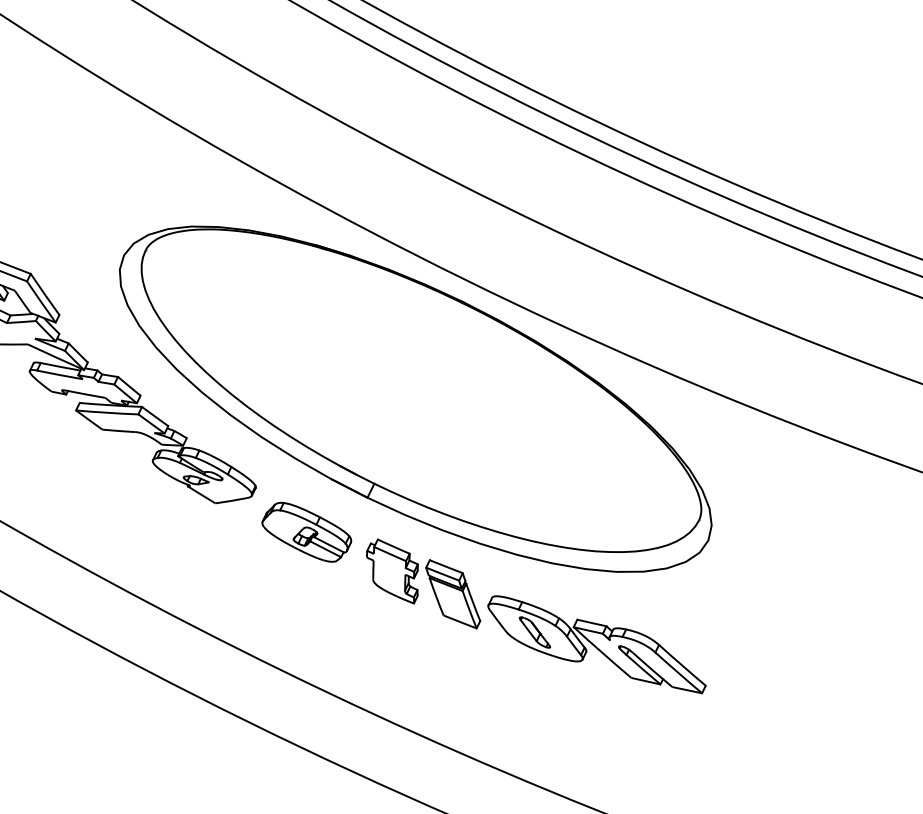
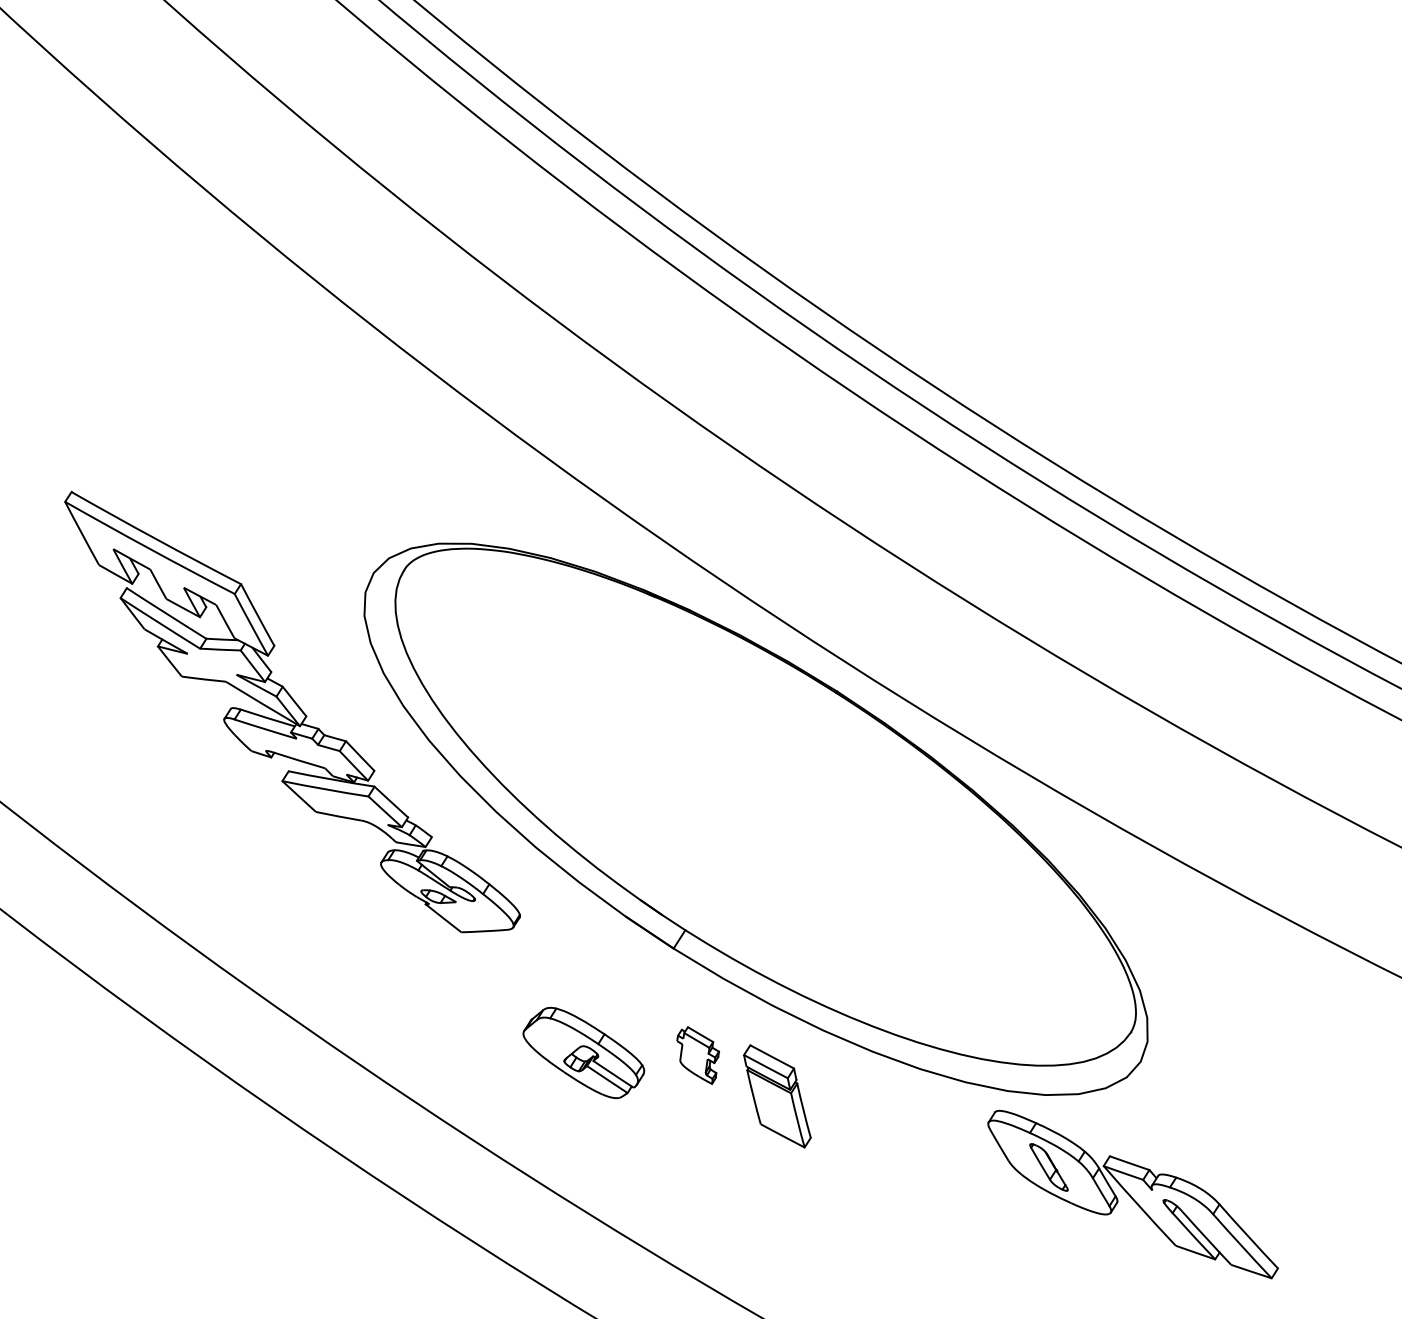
part: (306, 531) -> (583, 1052), moved
part: (393, 571) -> (697, 1055), size x0.6
part: (596, 645) -> (1132, 1194), moved

